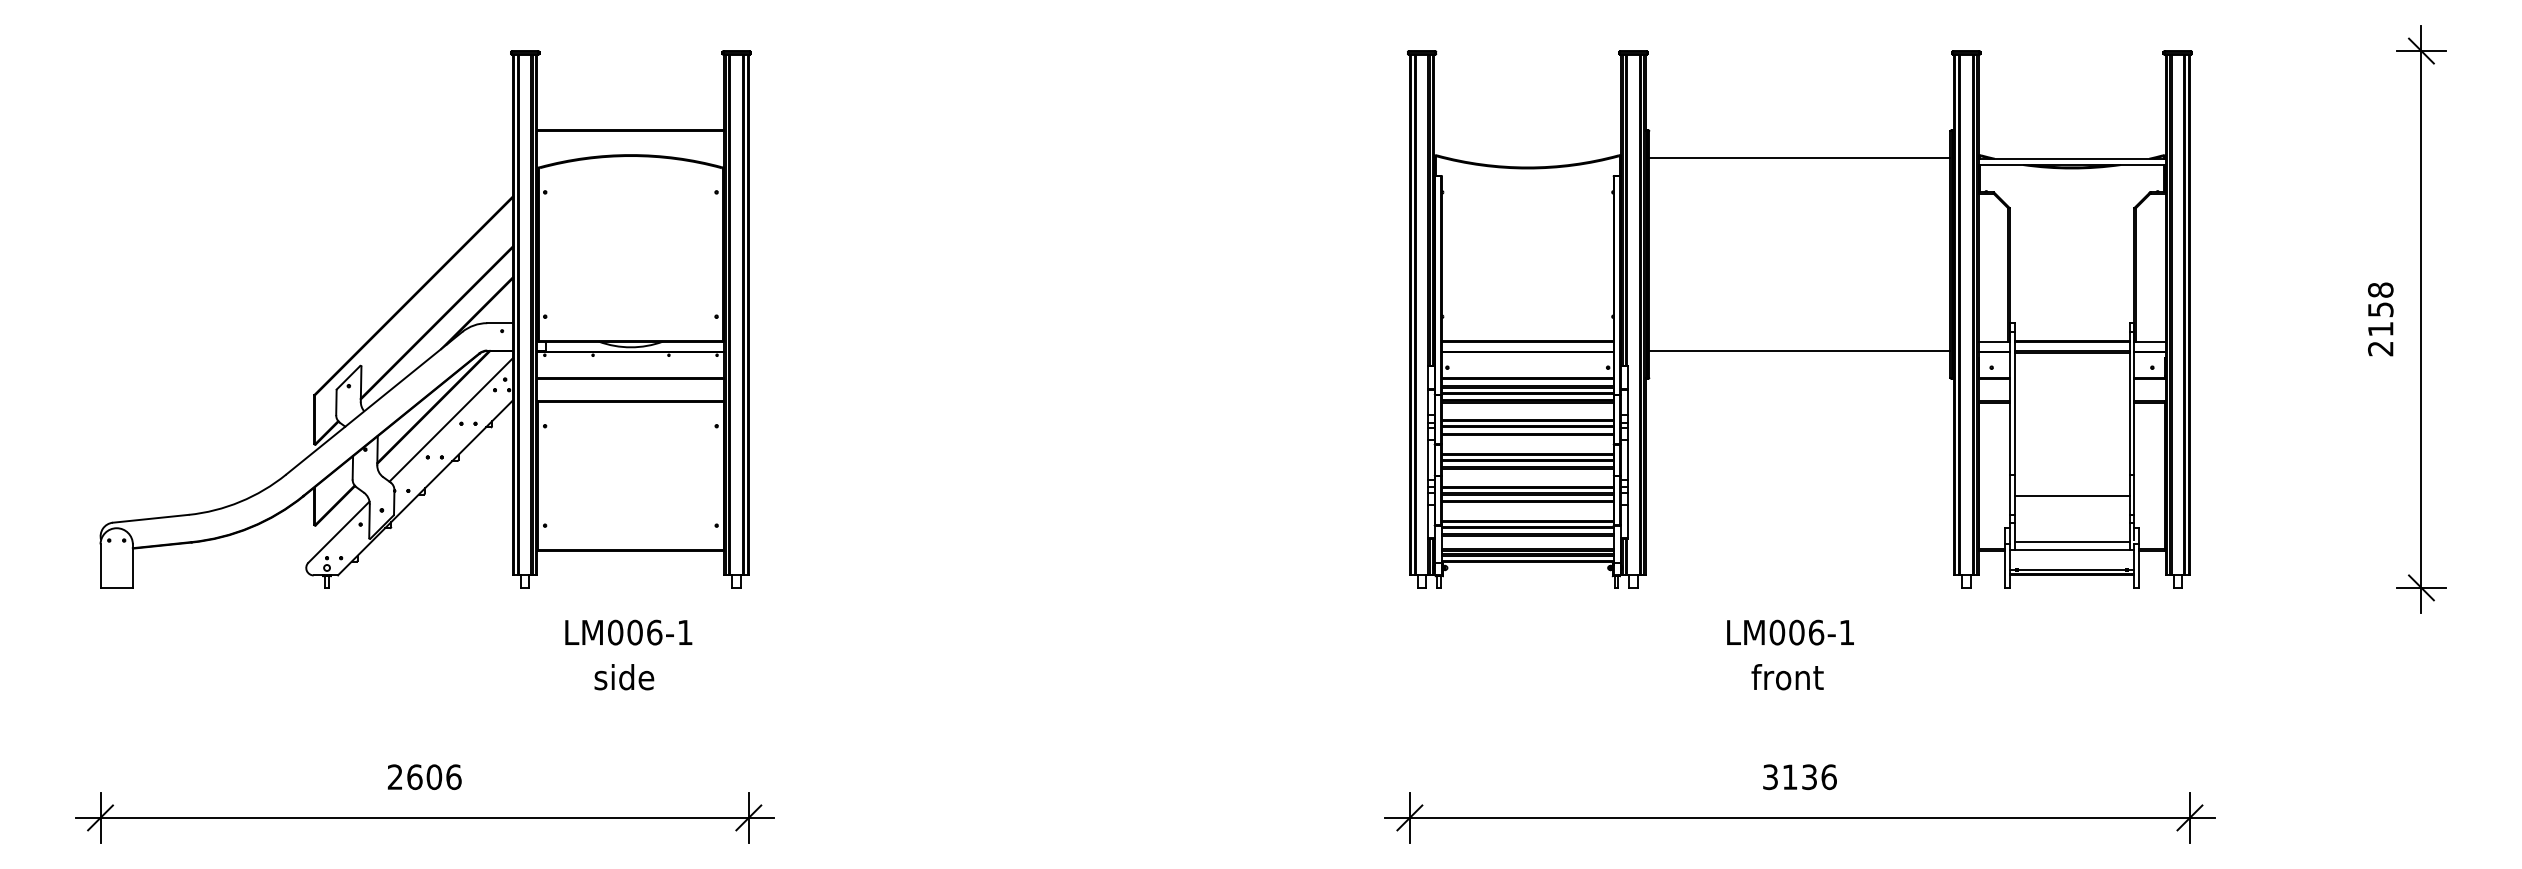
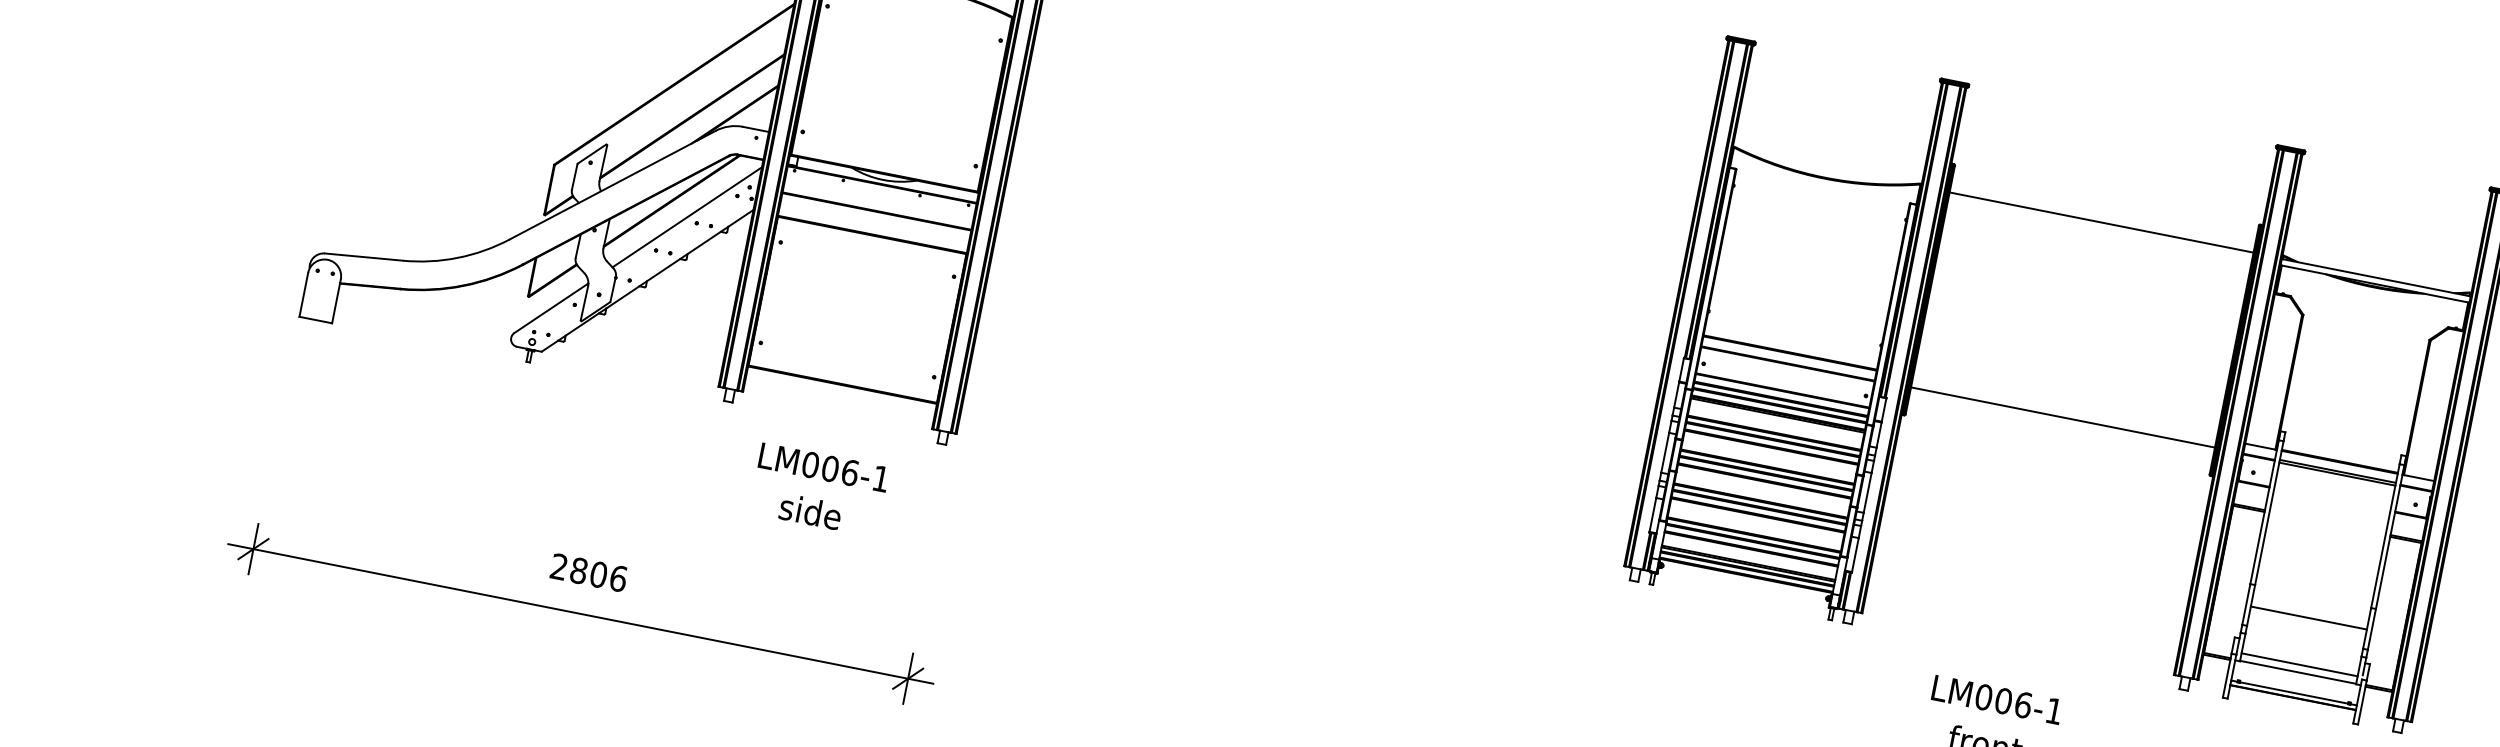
text: (414, 776) -> (578, 570), 2606 -> 2806

